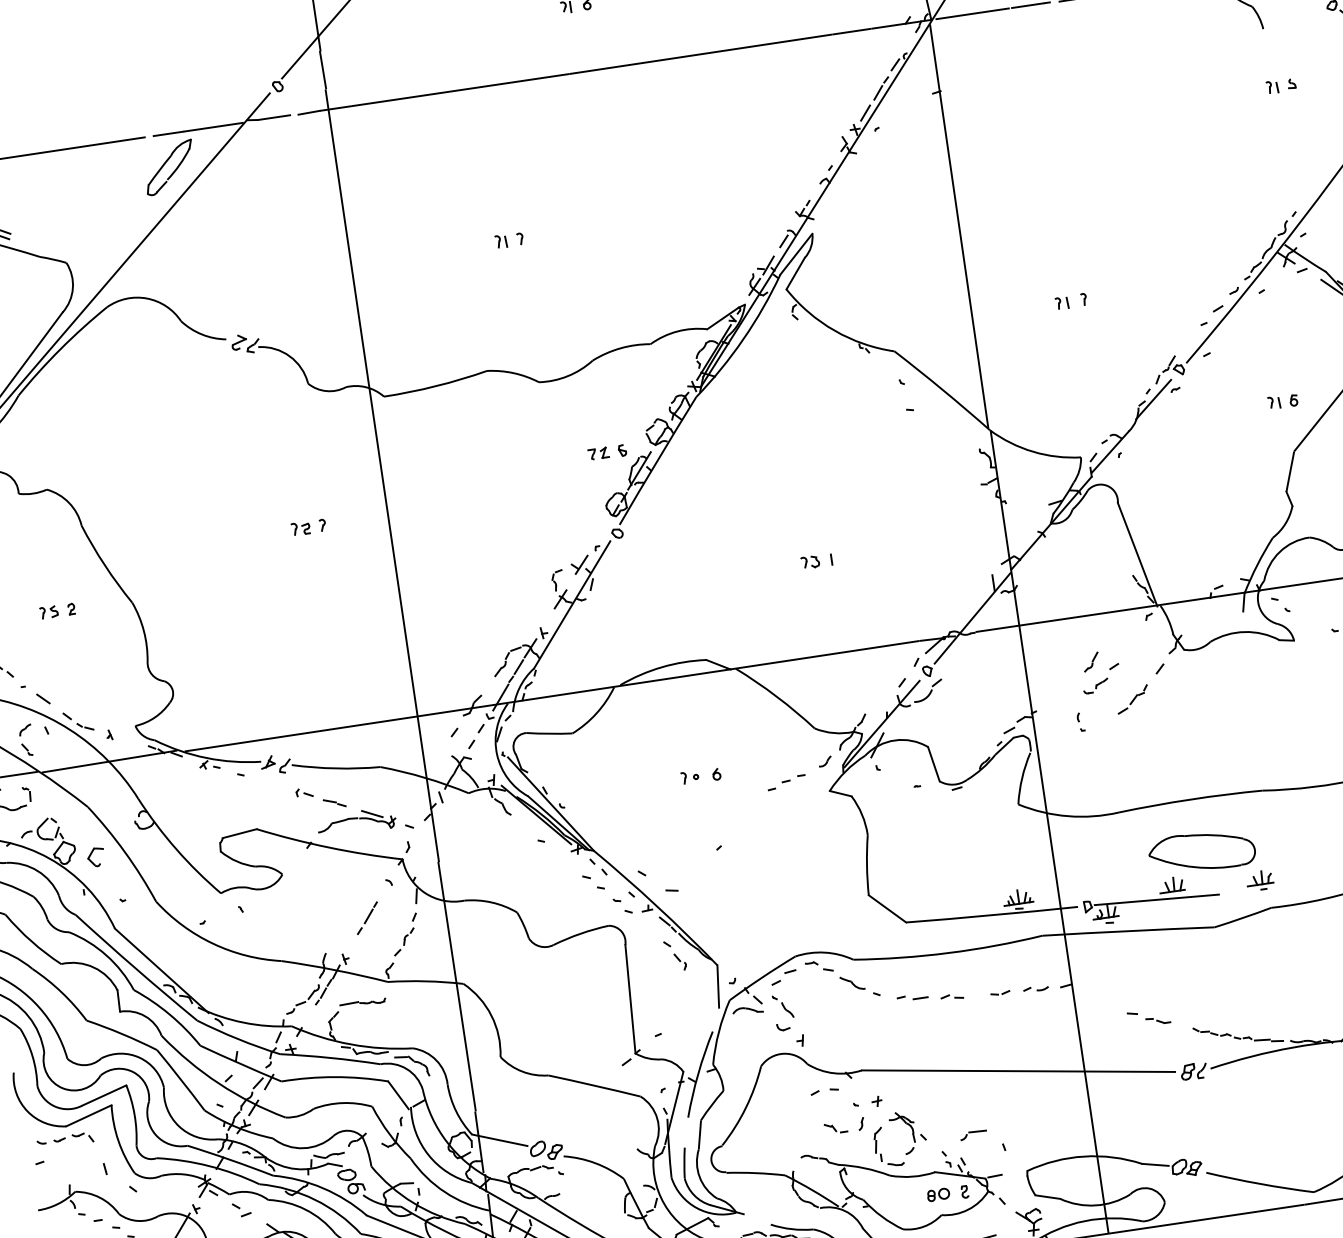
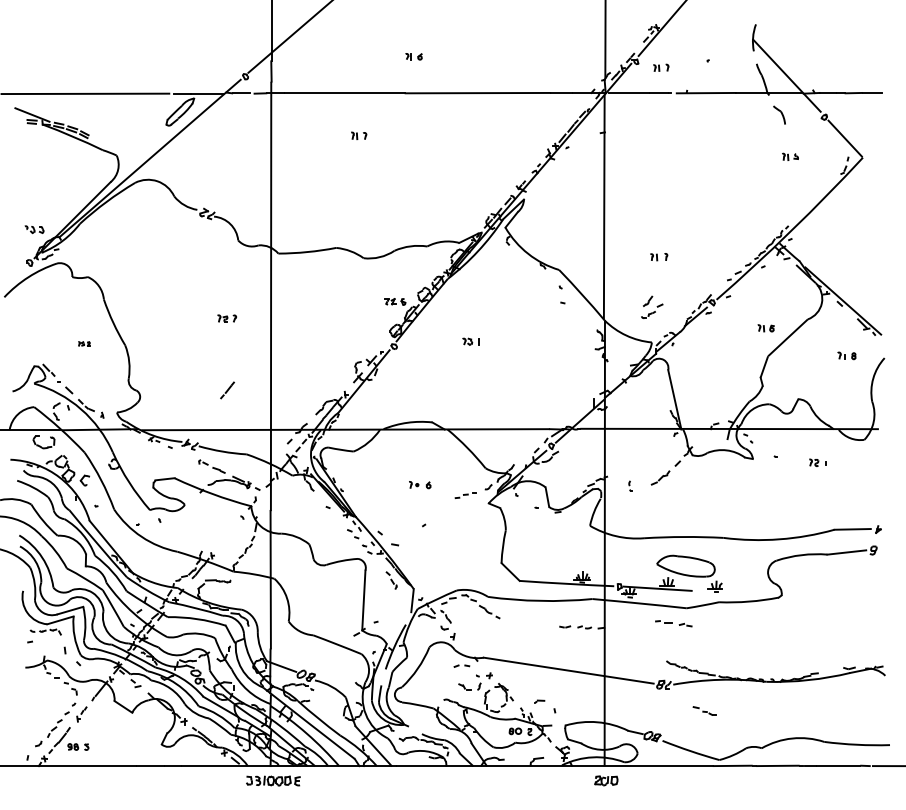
part: (510, 239) -> (359, 135), moved
part: (815, 561) -> (470, 341), moved
part: (58, 610) -> (84, 343), size x0.6
part: (1100, 670) -> (652, 306), moved
line: (367, 918) -> (227, 390), moved
part: (929, 997) -> (673, 623), moved
part: (1148, 1016) -> (704, 710), moved
part: (973, 1134) -> (539, 701), size x0.7

